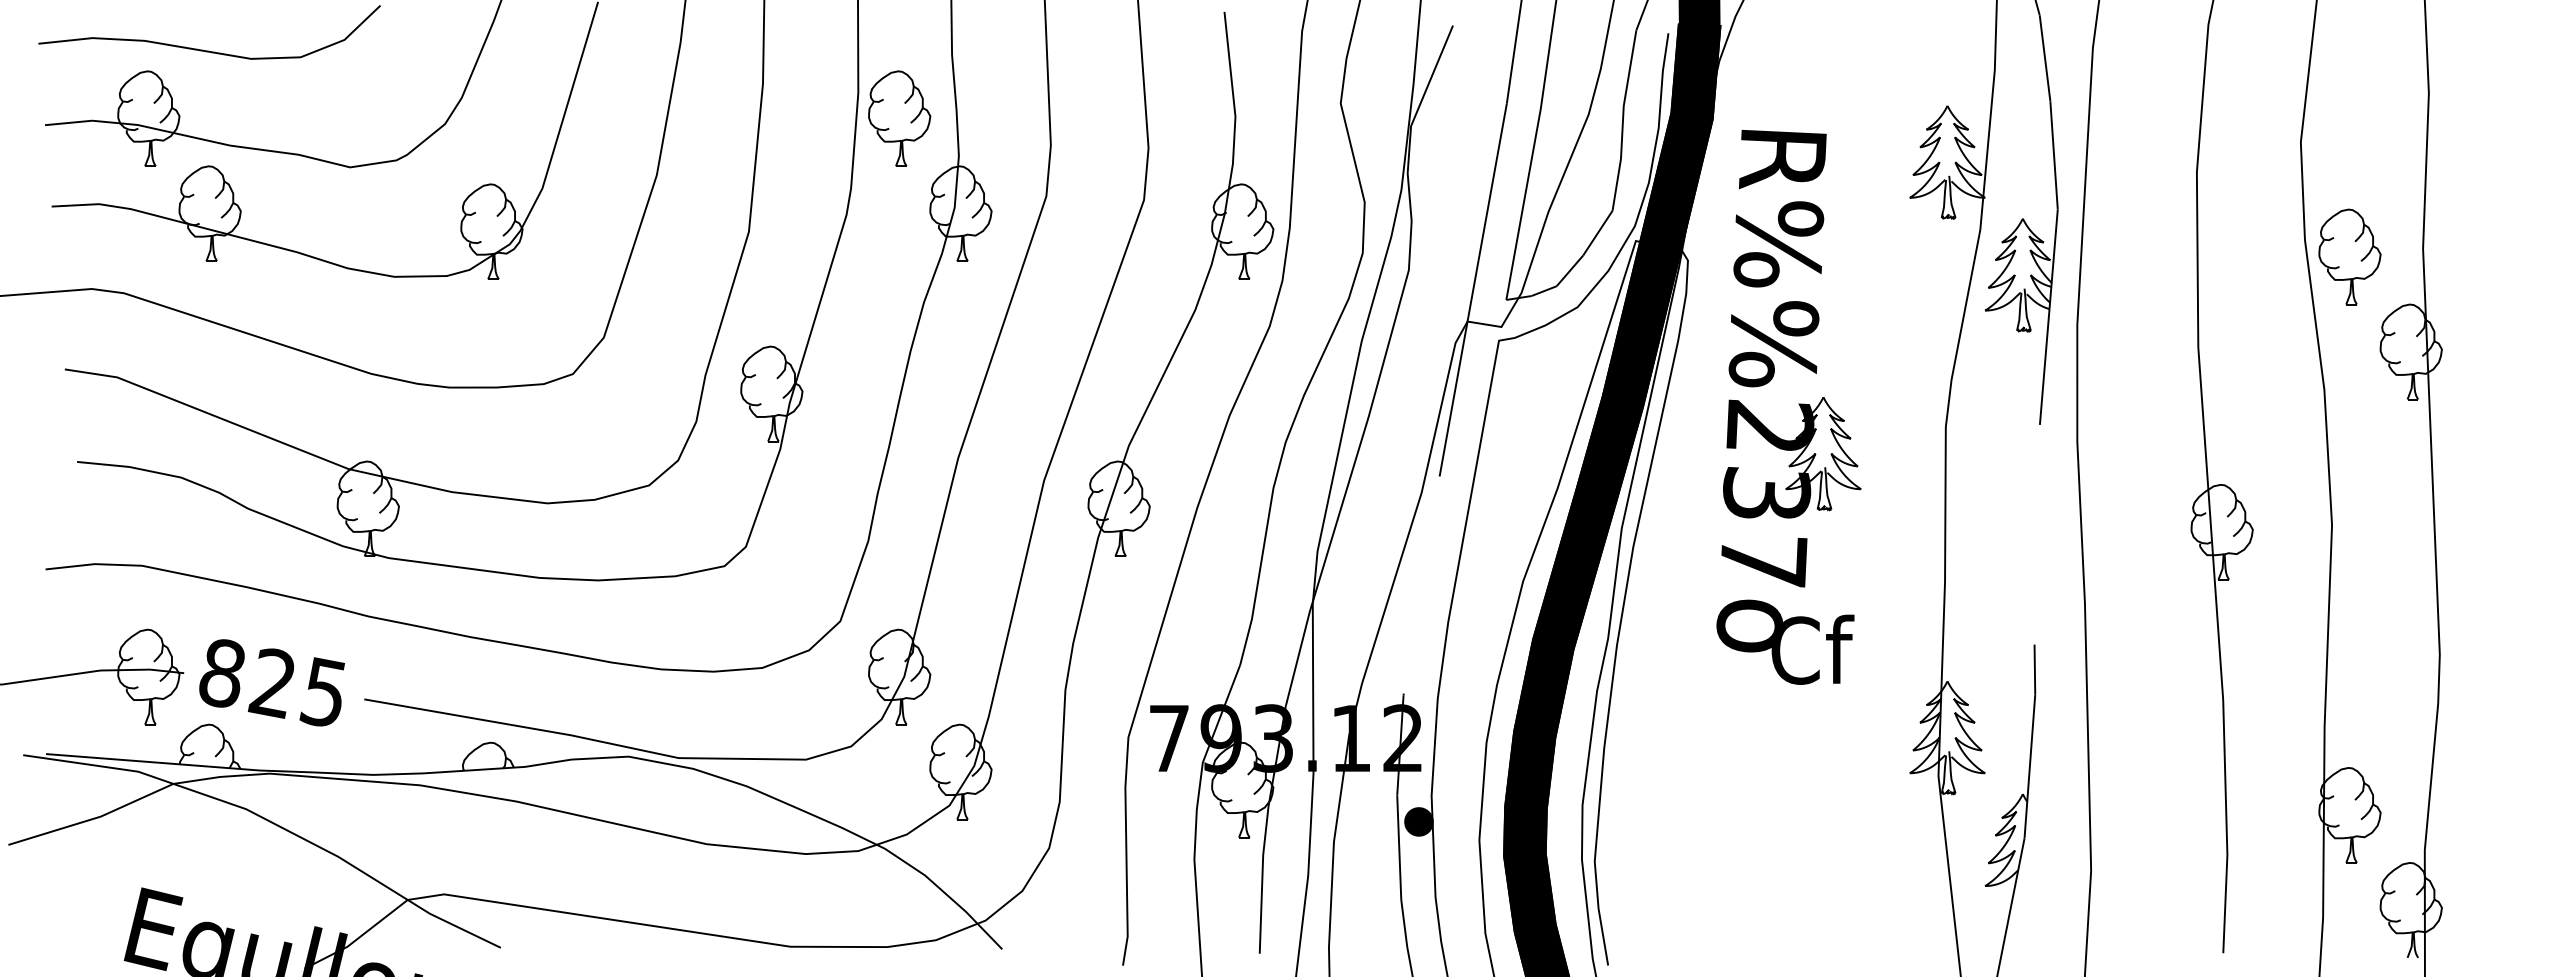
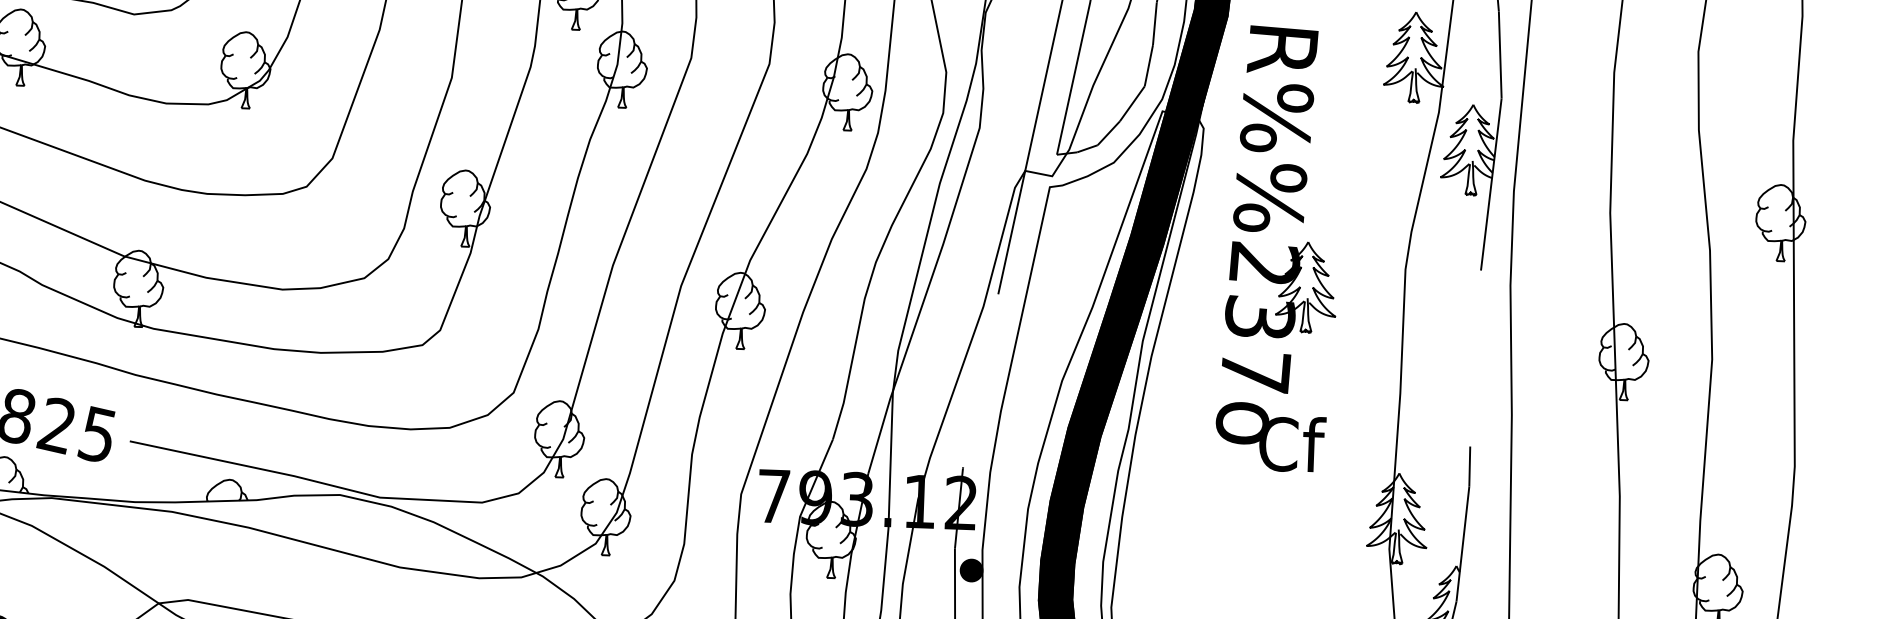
part: (2349, 256) -> (1734, 144), removed

